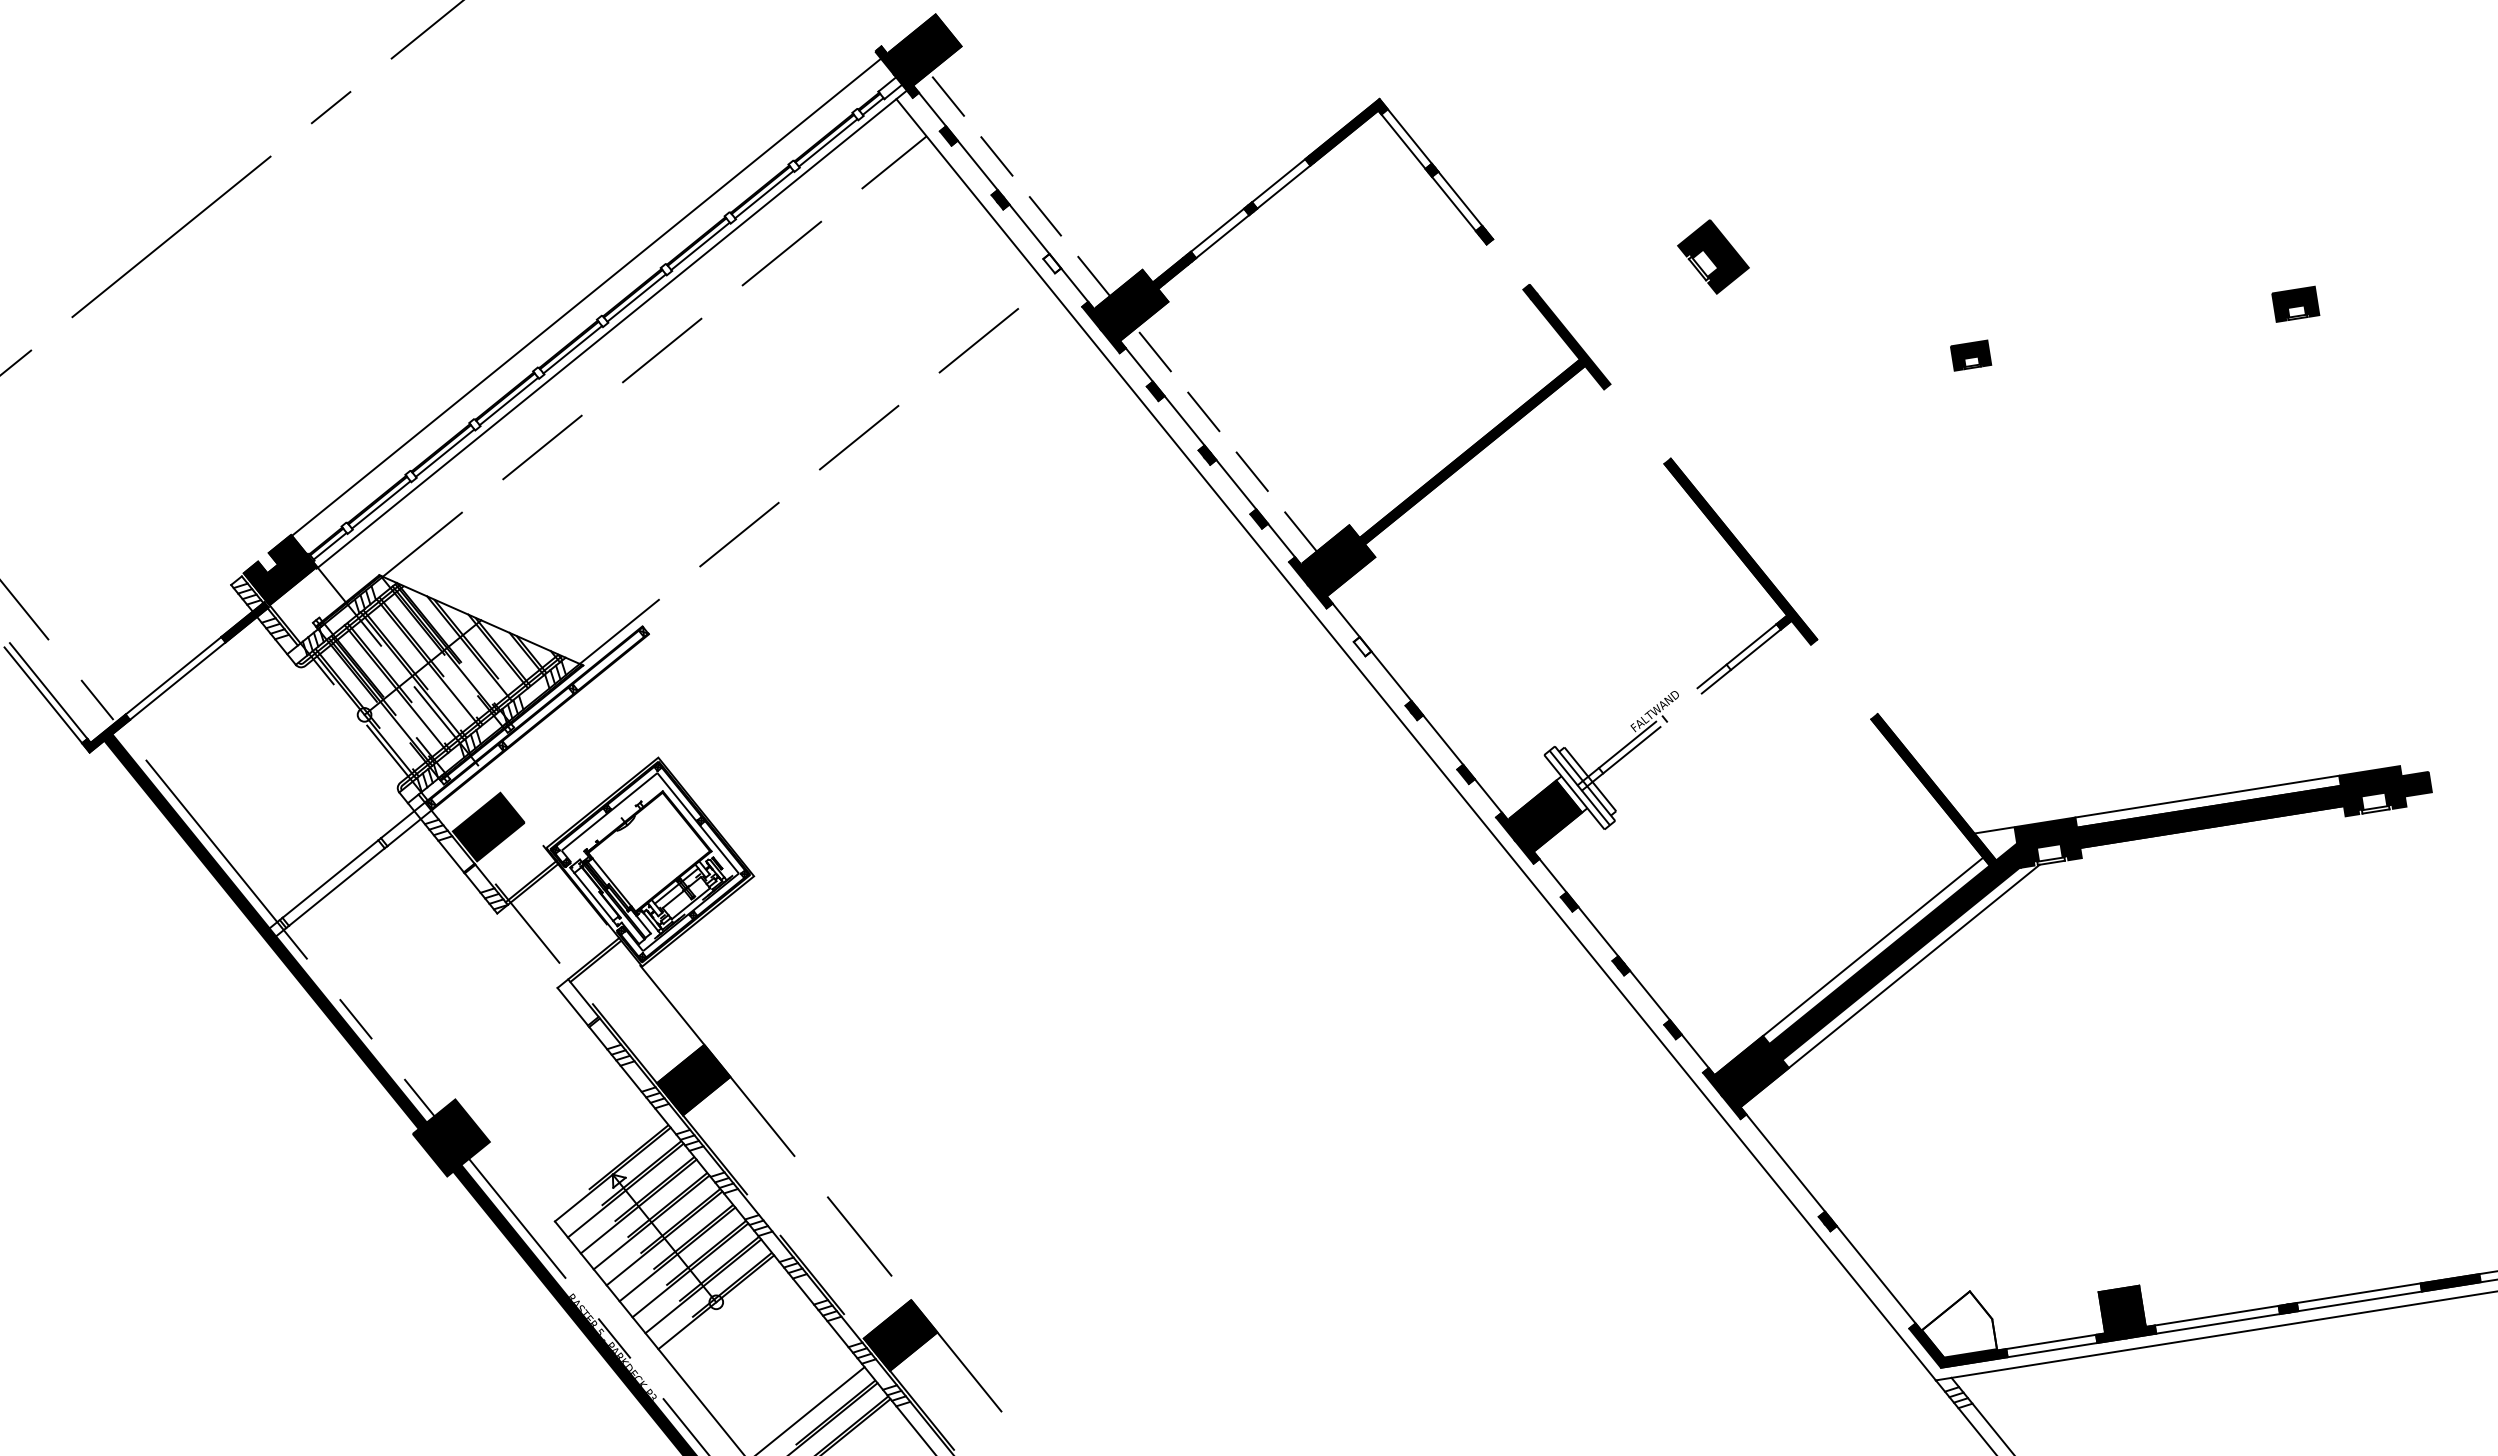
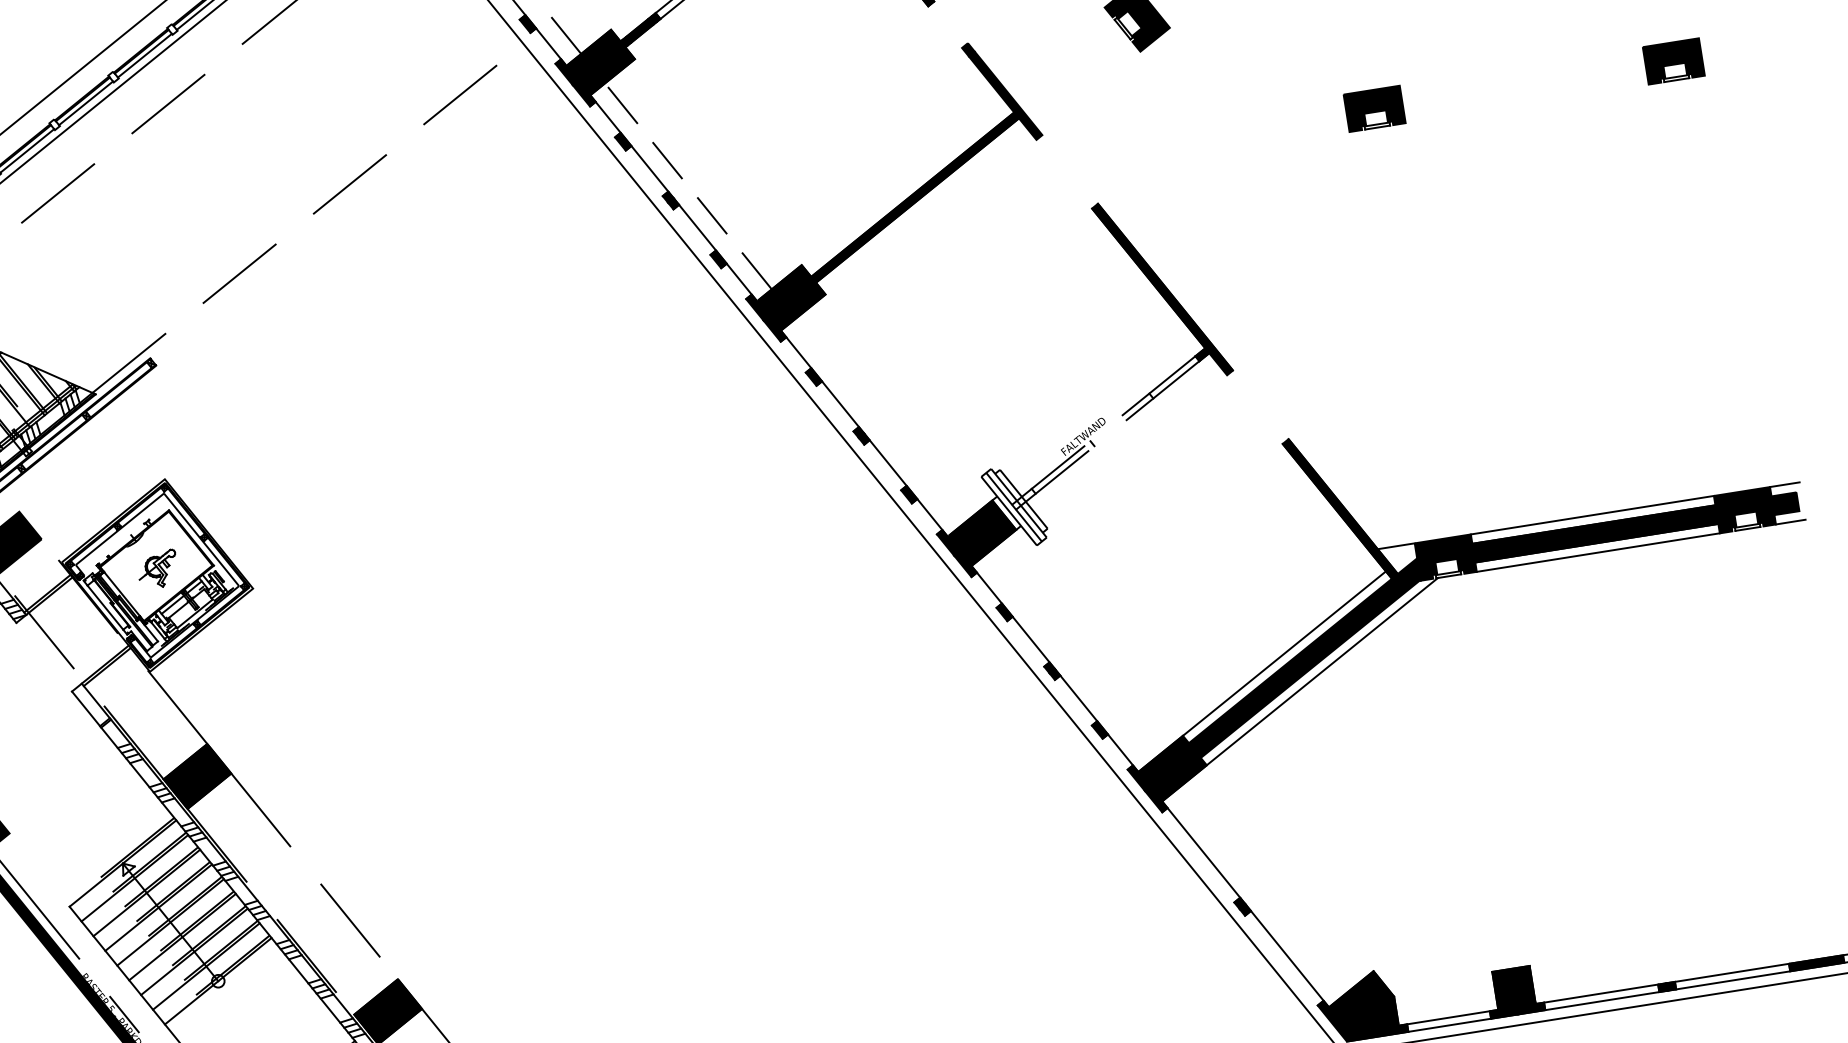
fill: (1052, 263) -> (528, 23), added
part: (2295, 304) -> (1673, 61), size x1.43
part: (1970, 355) -> (1374, 108), size x1.67
fill: (1362, 646) -> (813, 376), added
line: (2416, 763) -> (1785, 484), added
line: (2422, 803) -> (1790, 521), added
line: (2213, 837) -> (1598, 552), added
part: (650, 854) -> (157, 568), added
fill: (1958, 1324) -> (1363, 1001), added

